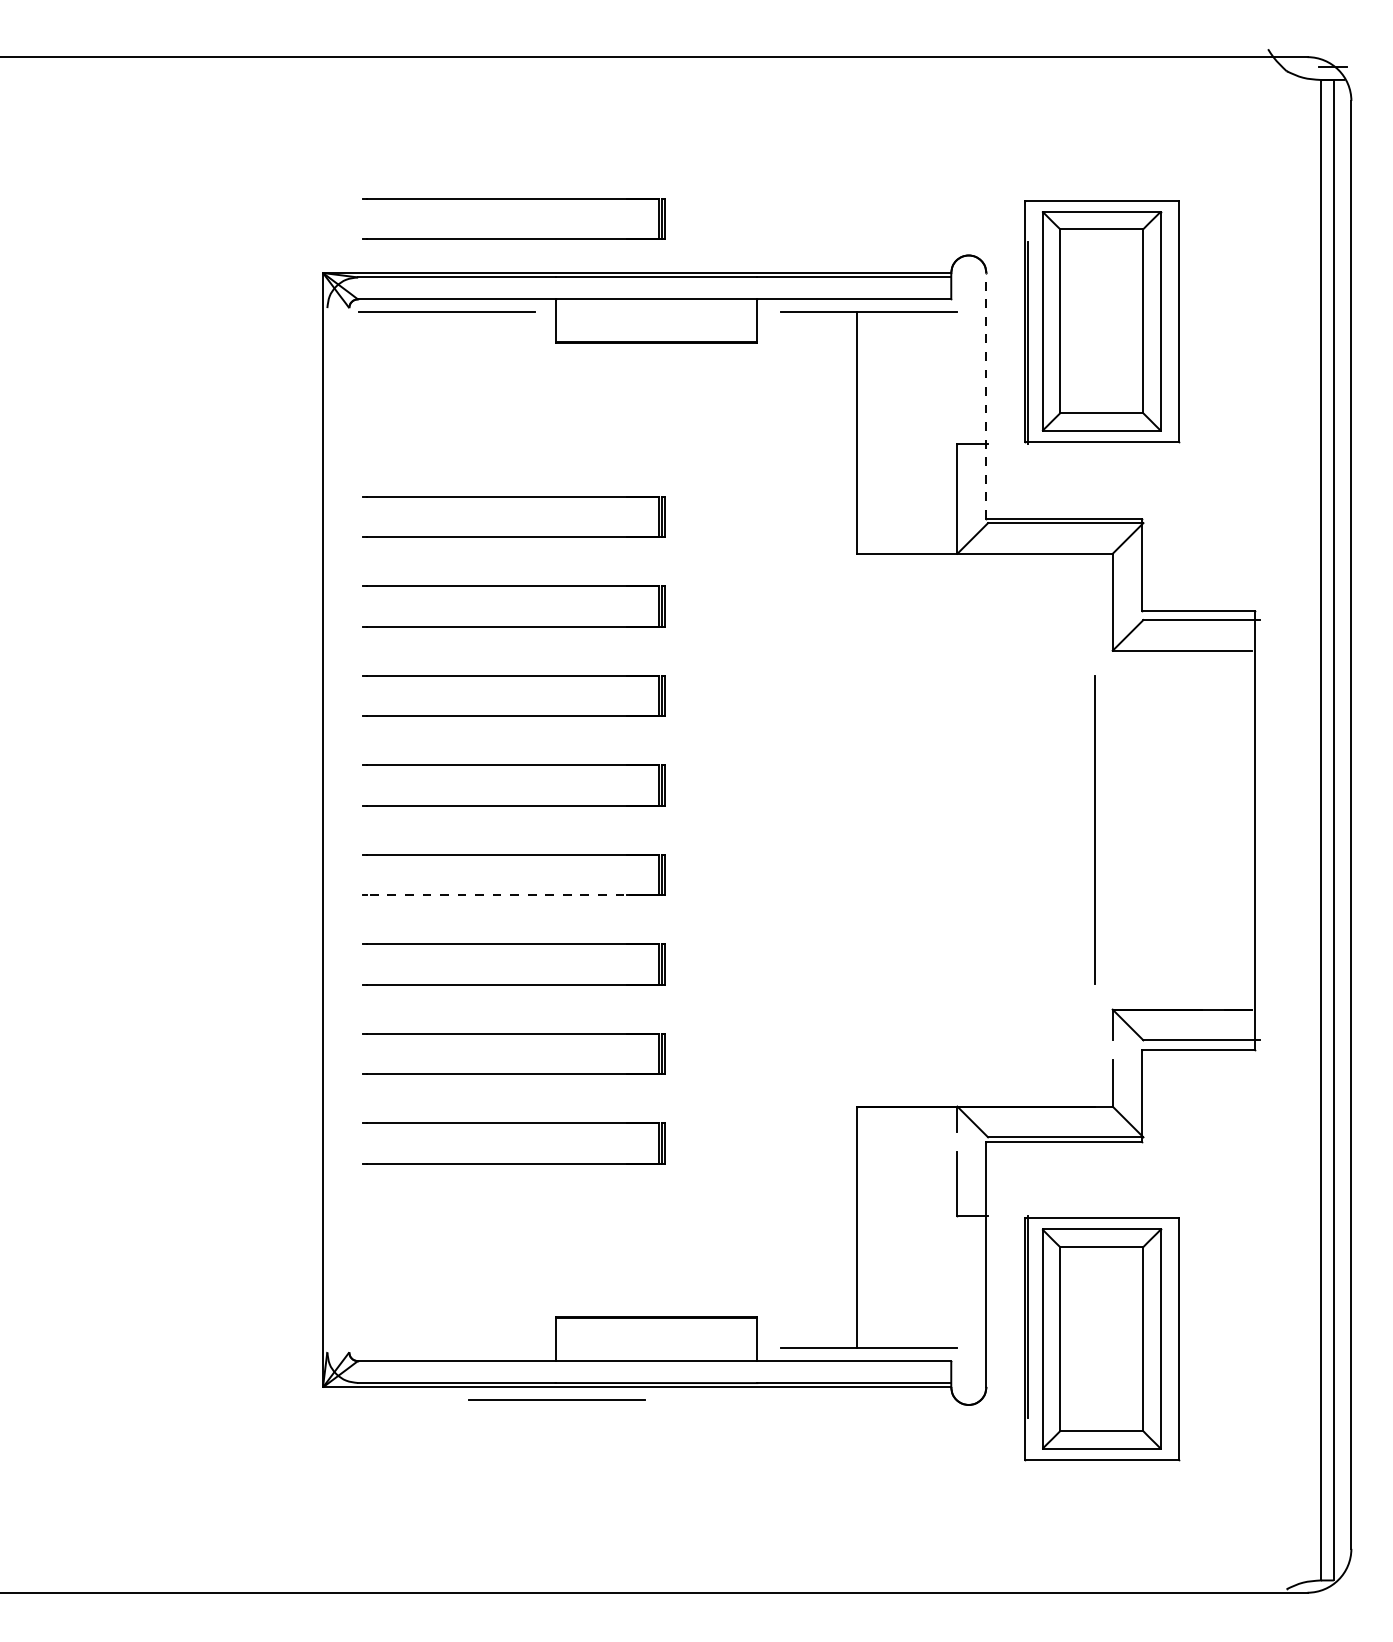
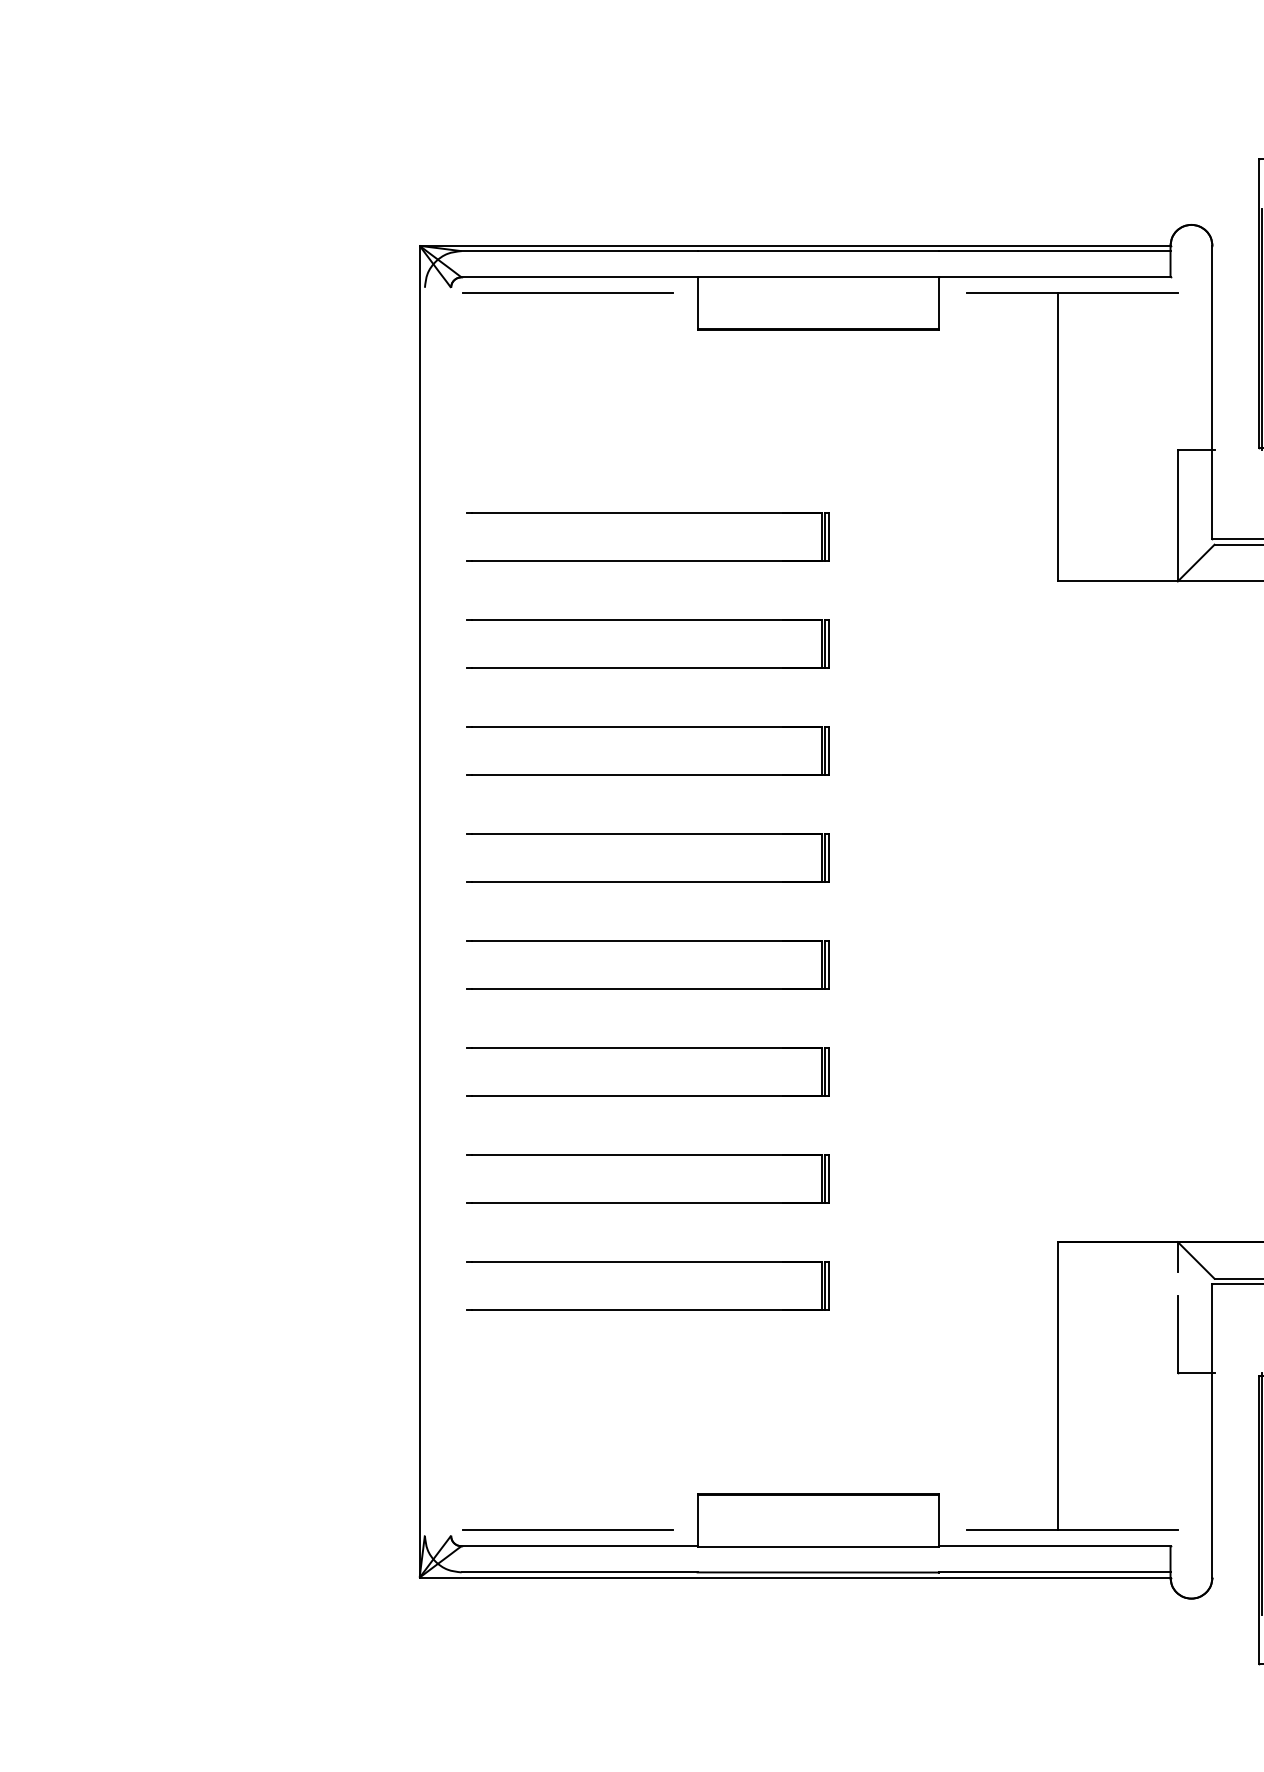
part: (513, 199) -> (647, 157), removed
line: (986, 395) -> (1212, 392), dashed -> solid
line: (512, 895) -> (646, 989), dashed -> solid
line: (556, 1399) -> (567, 1529), moved

